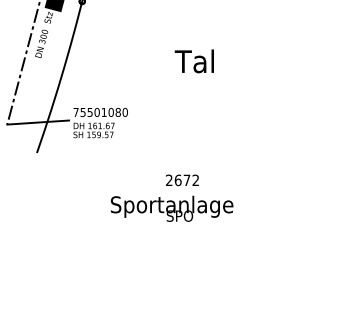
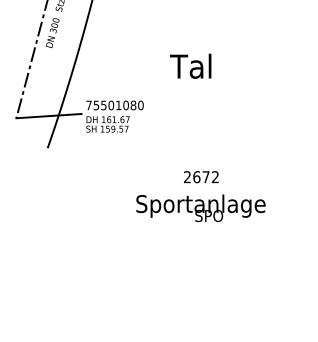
text: (193, 61) -> (189, 66), moved
text: (172, 208) -> (201, 207), moved

